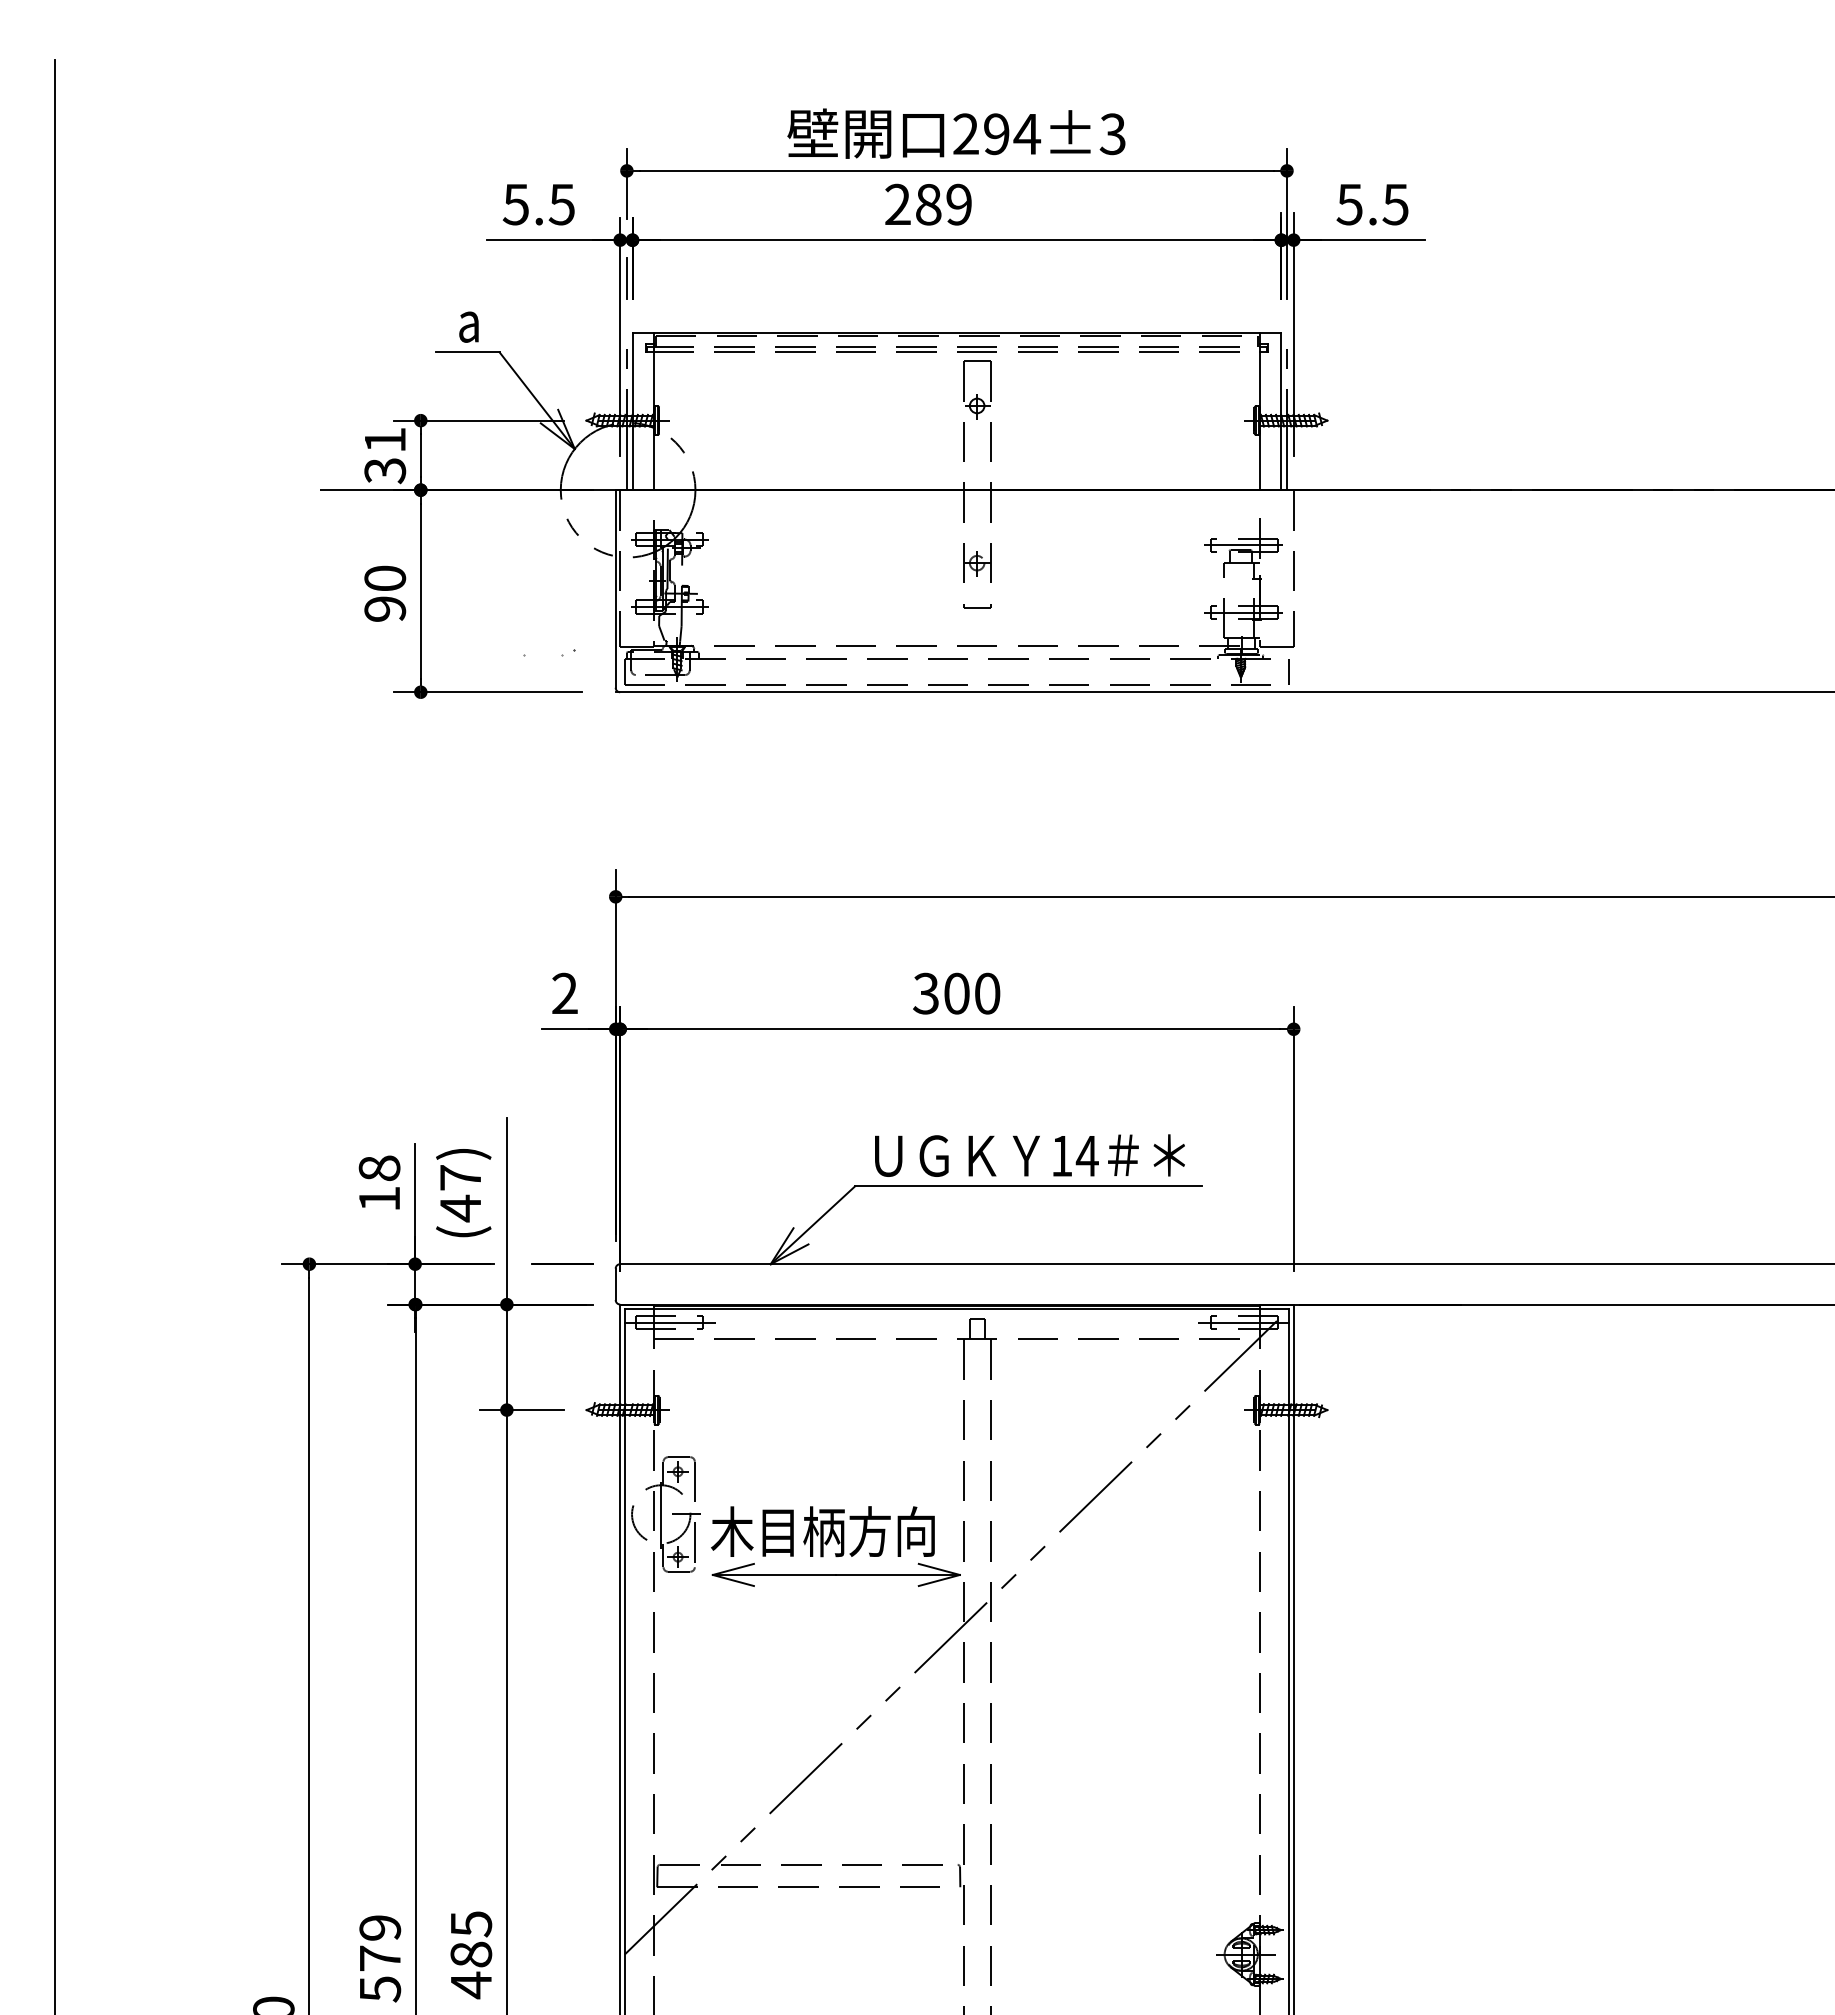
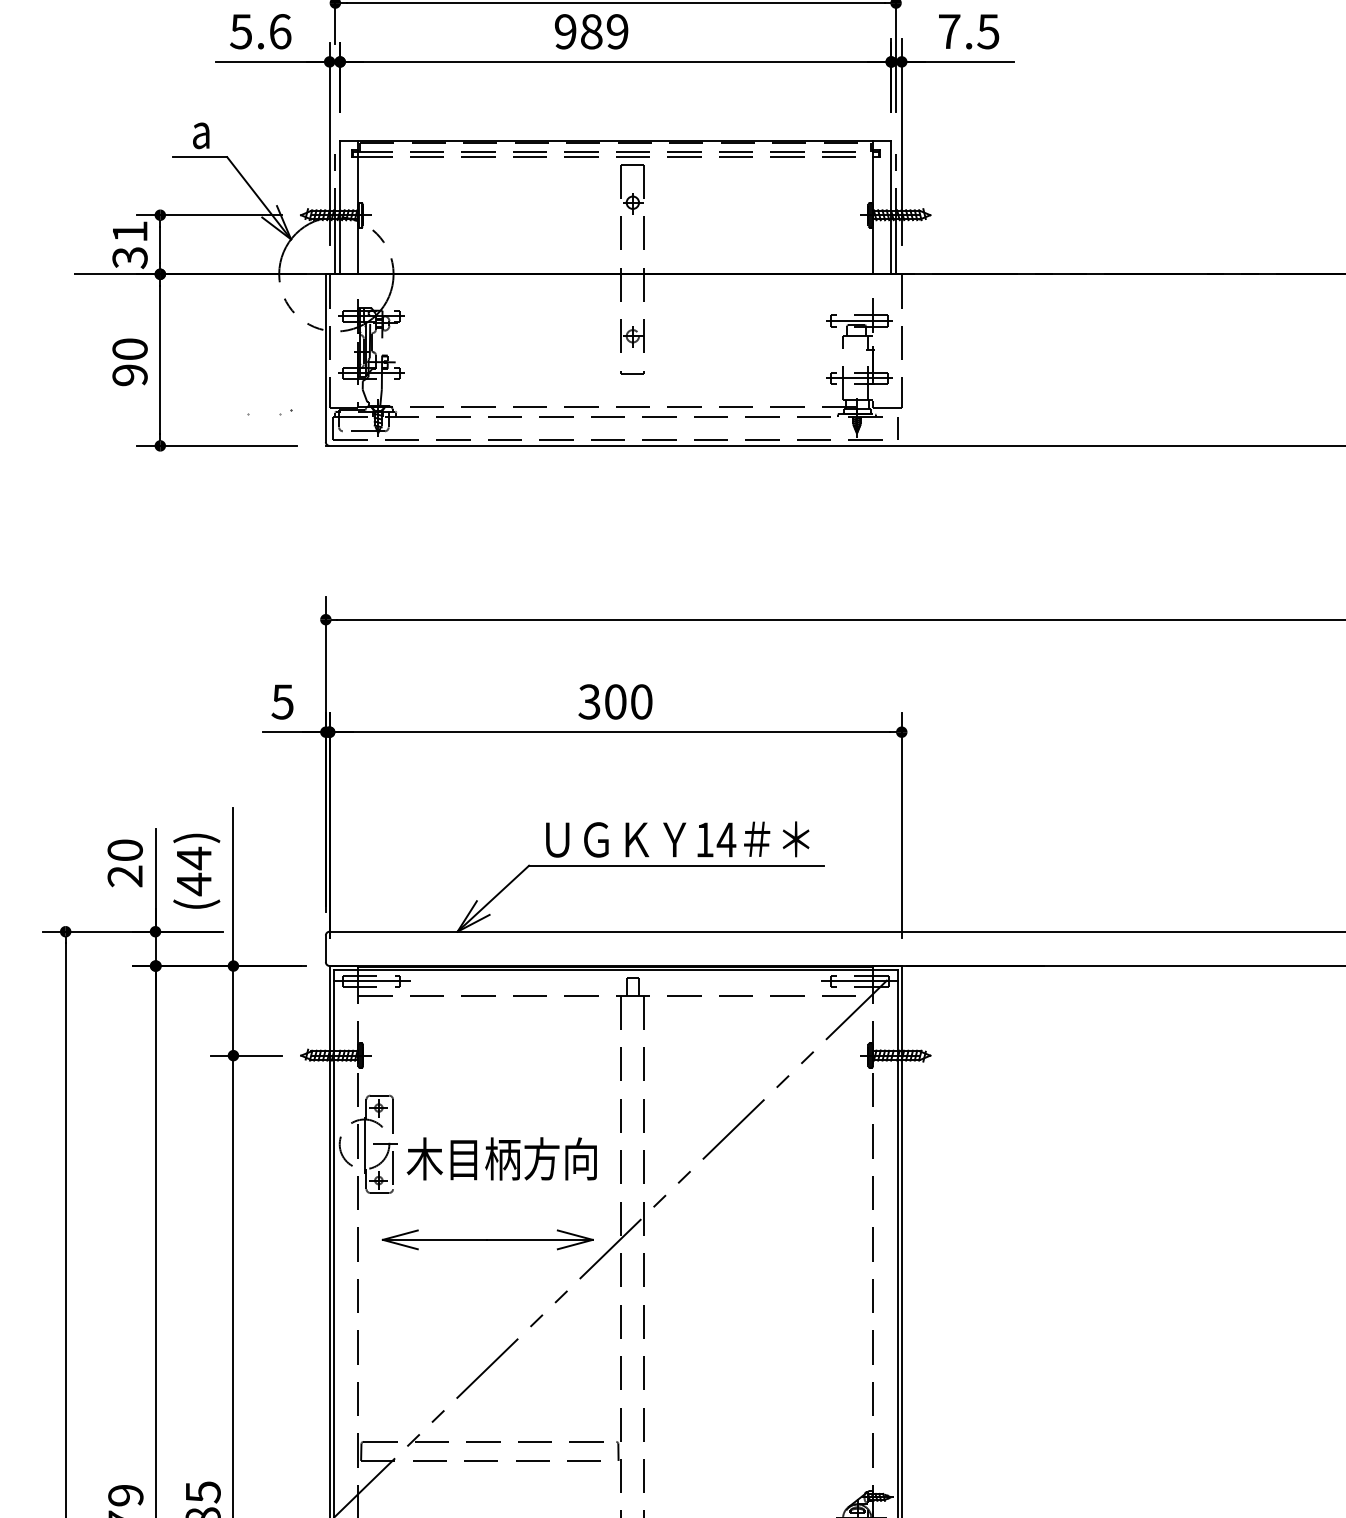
text: (561, 204) -> (279, 31), 5.5 -> 5.6
text: (897, 204) -> (565, 31), 289 -> 989
text: (1349, 204) -> (949, 31), 5.5 -> 7.5
line: (626, 278) -> (335, 94), removed
text: (564, 993) -> (282, 701), 2 -> 5
text: (460, 1177) -> (194, 858), (47) -> (44)
text: (379, 1183) -> (125, 863), 18 -> 20
line: (562, 1263) -> (280, 931), removed
part: (835, 1574) -> (487, 1239), moved

